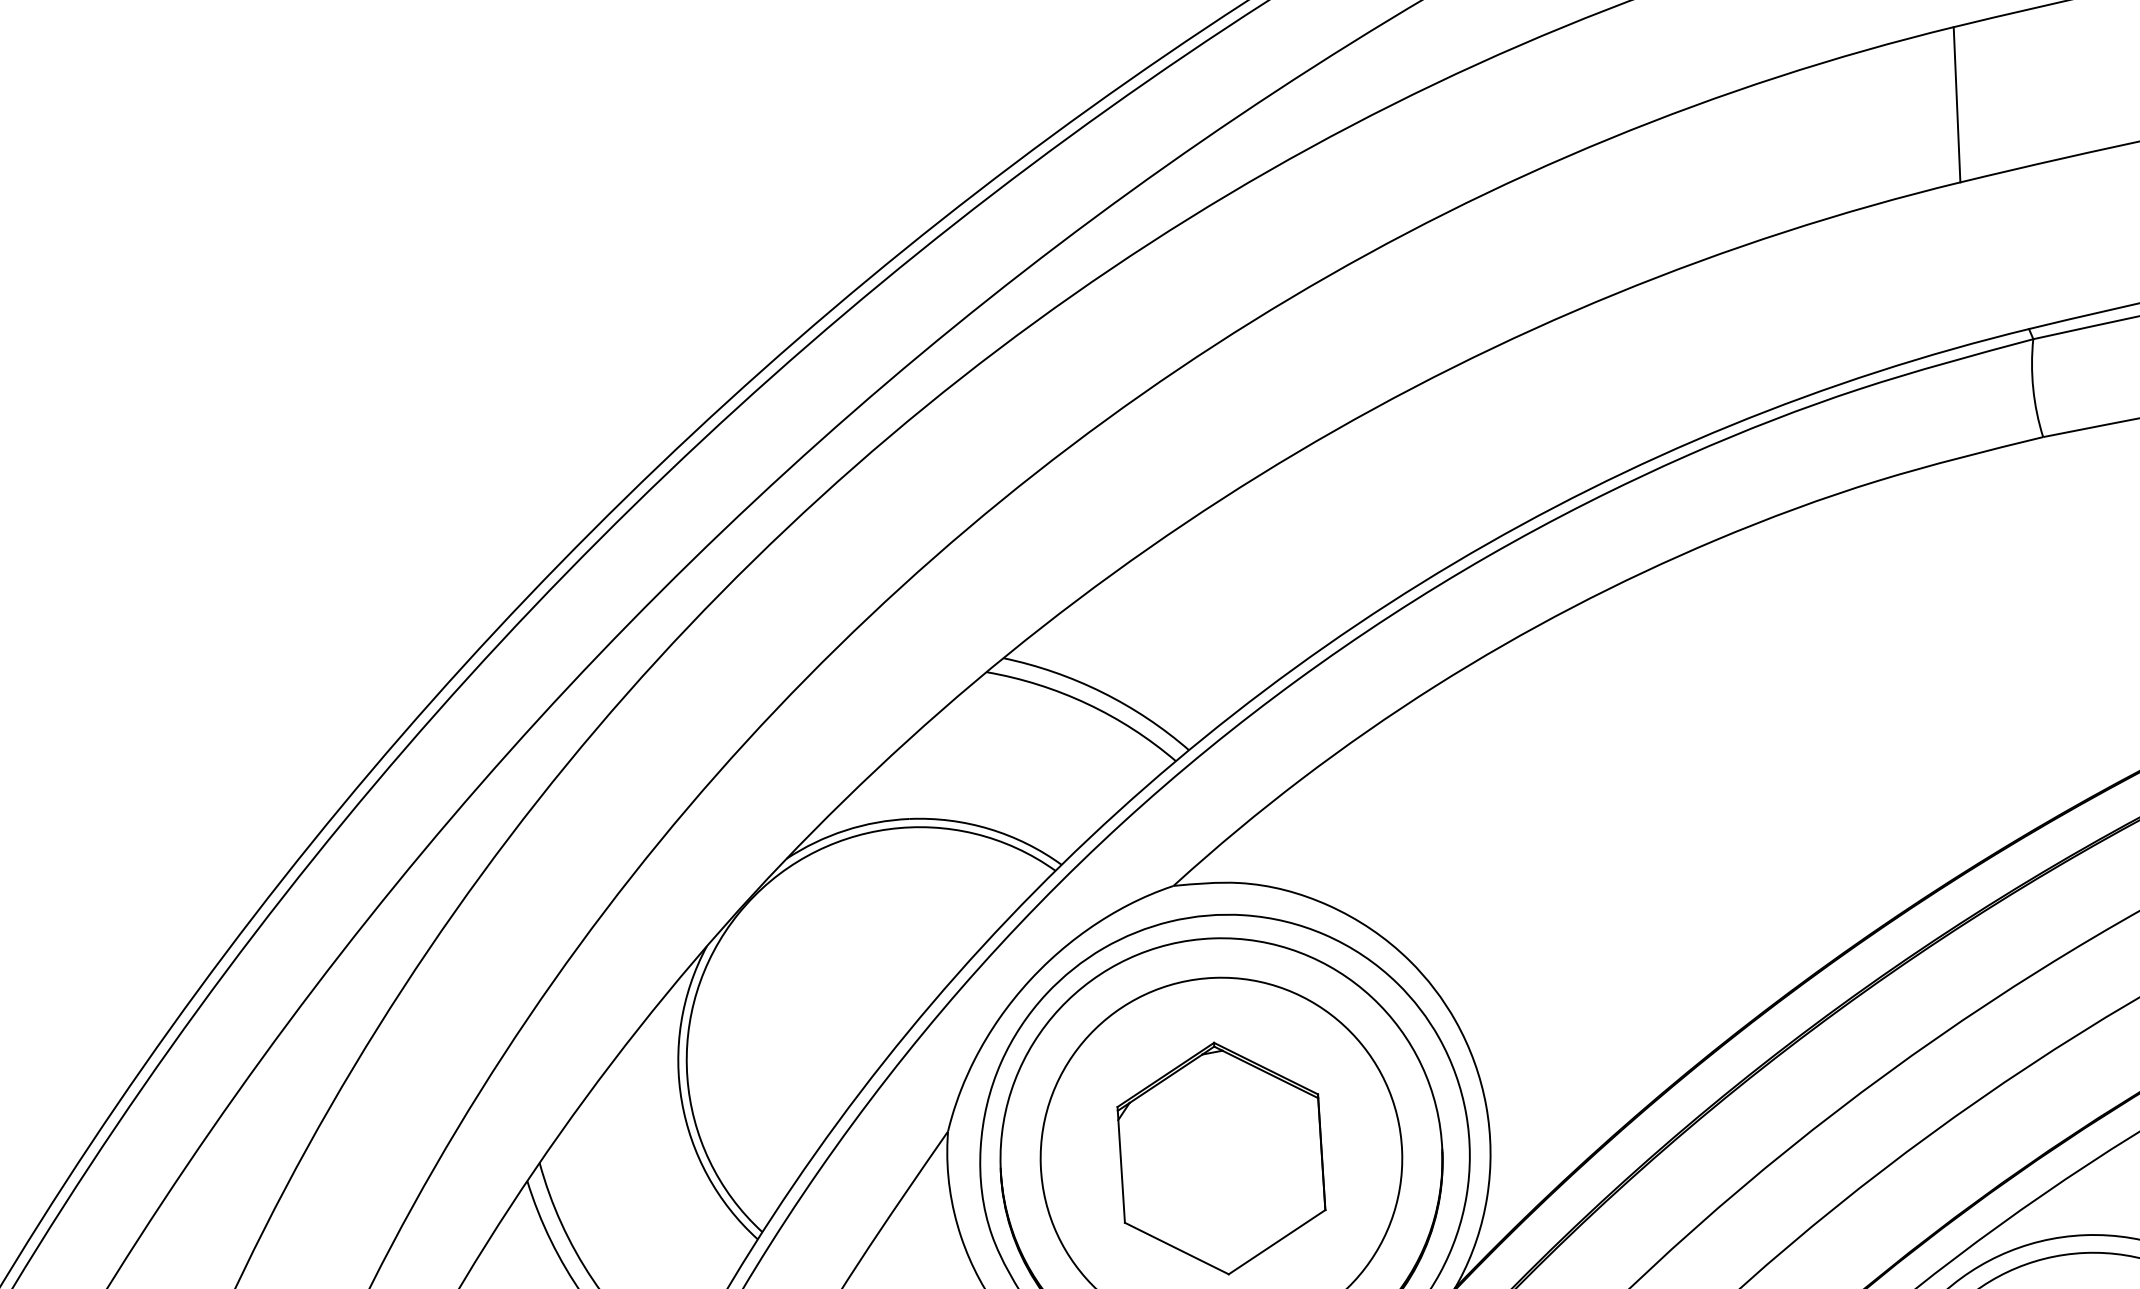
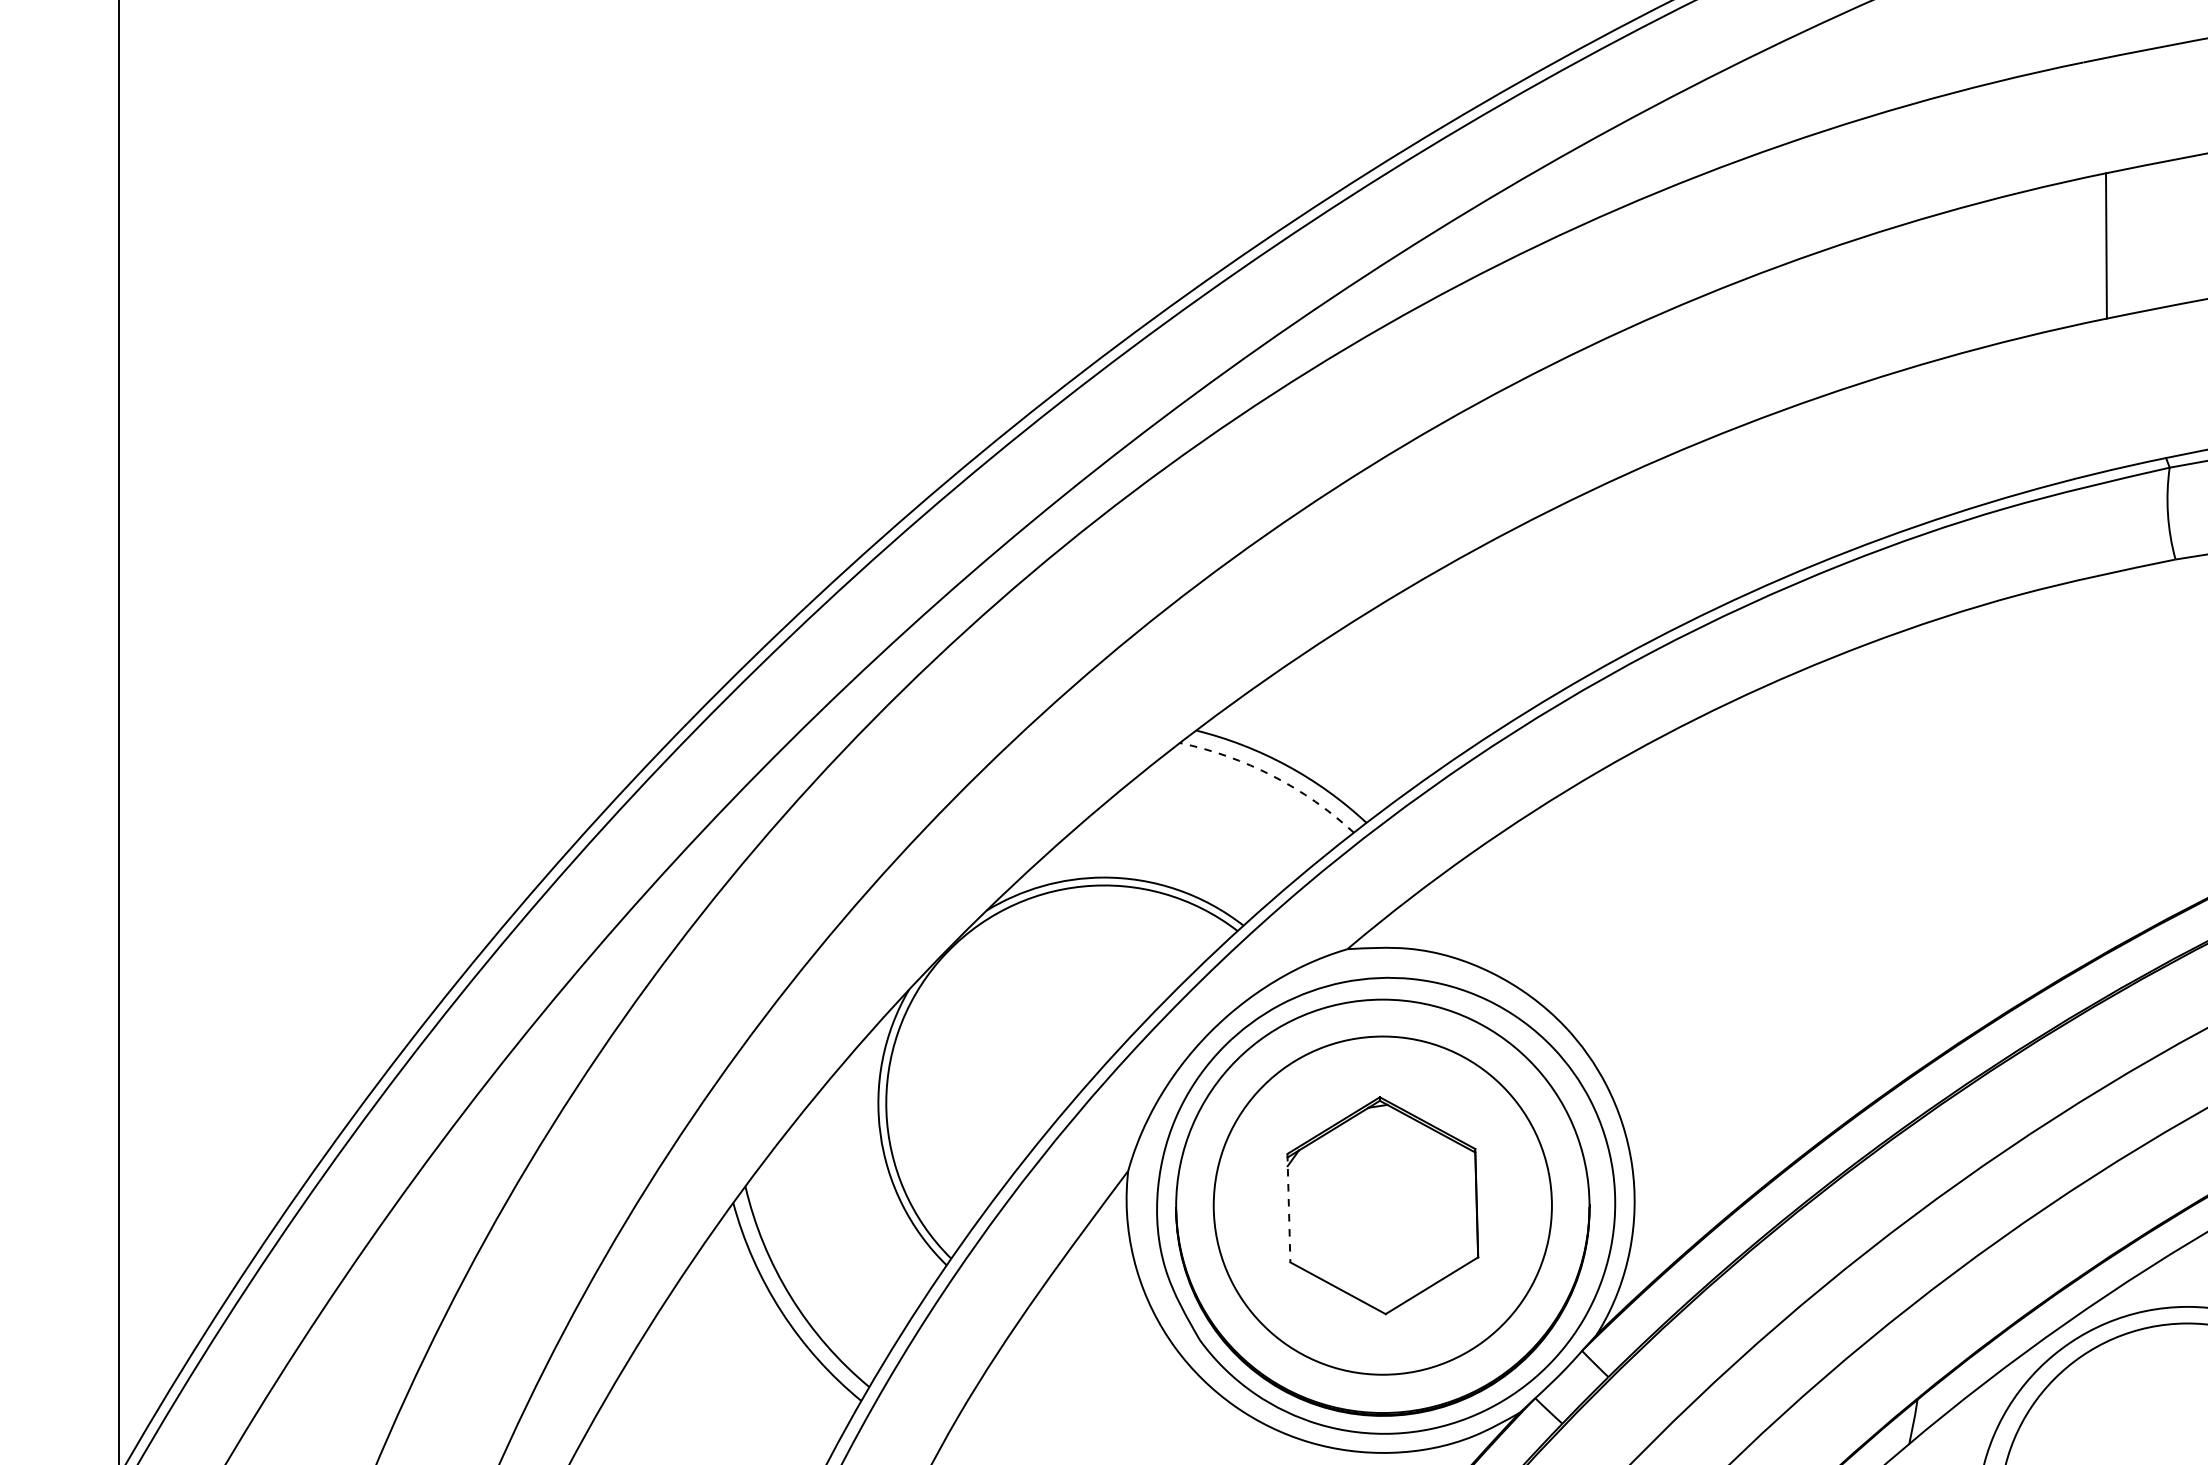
arc: (1086, 704) -> (1272, 776), solid -> dashed
line: (1120, 1165) -> (1288, 1208), solid -> dashed

